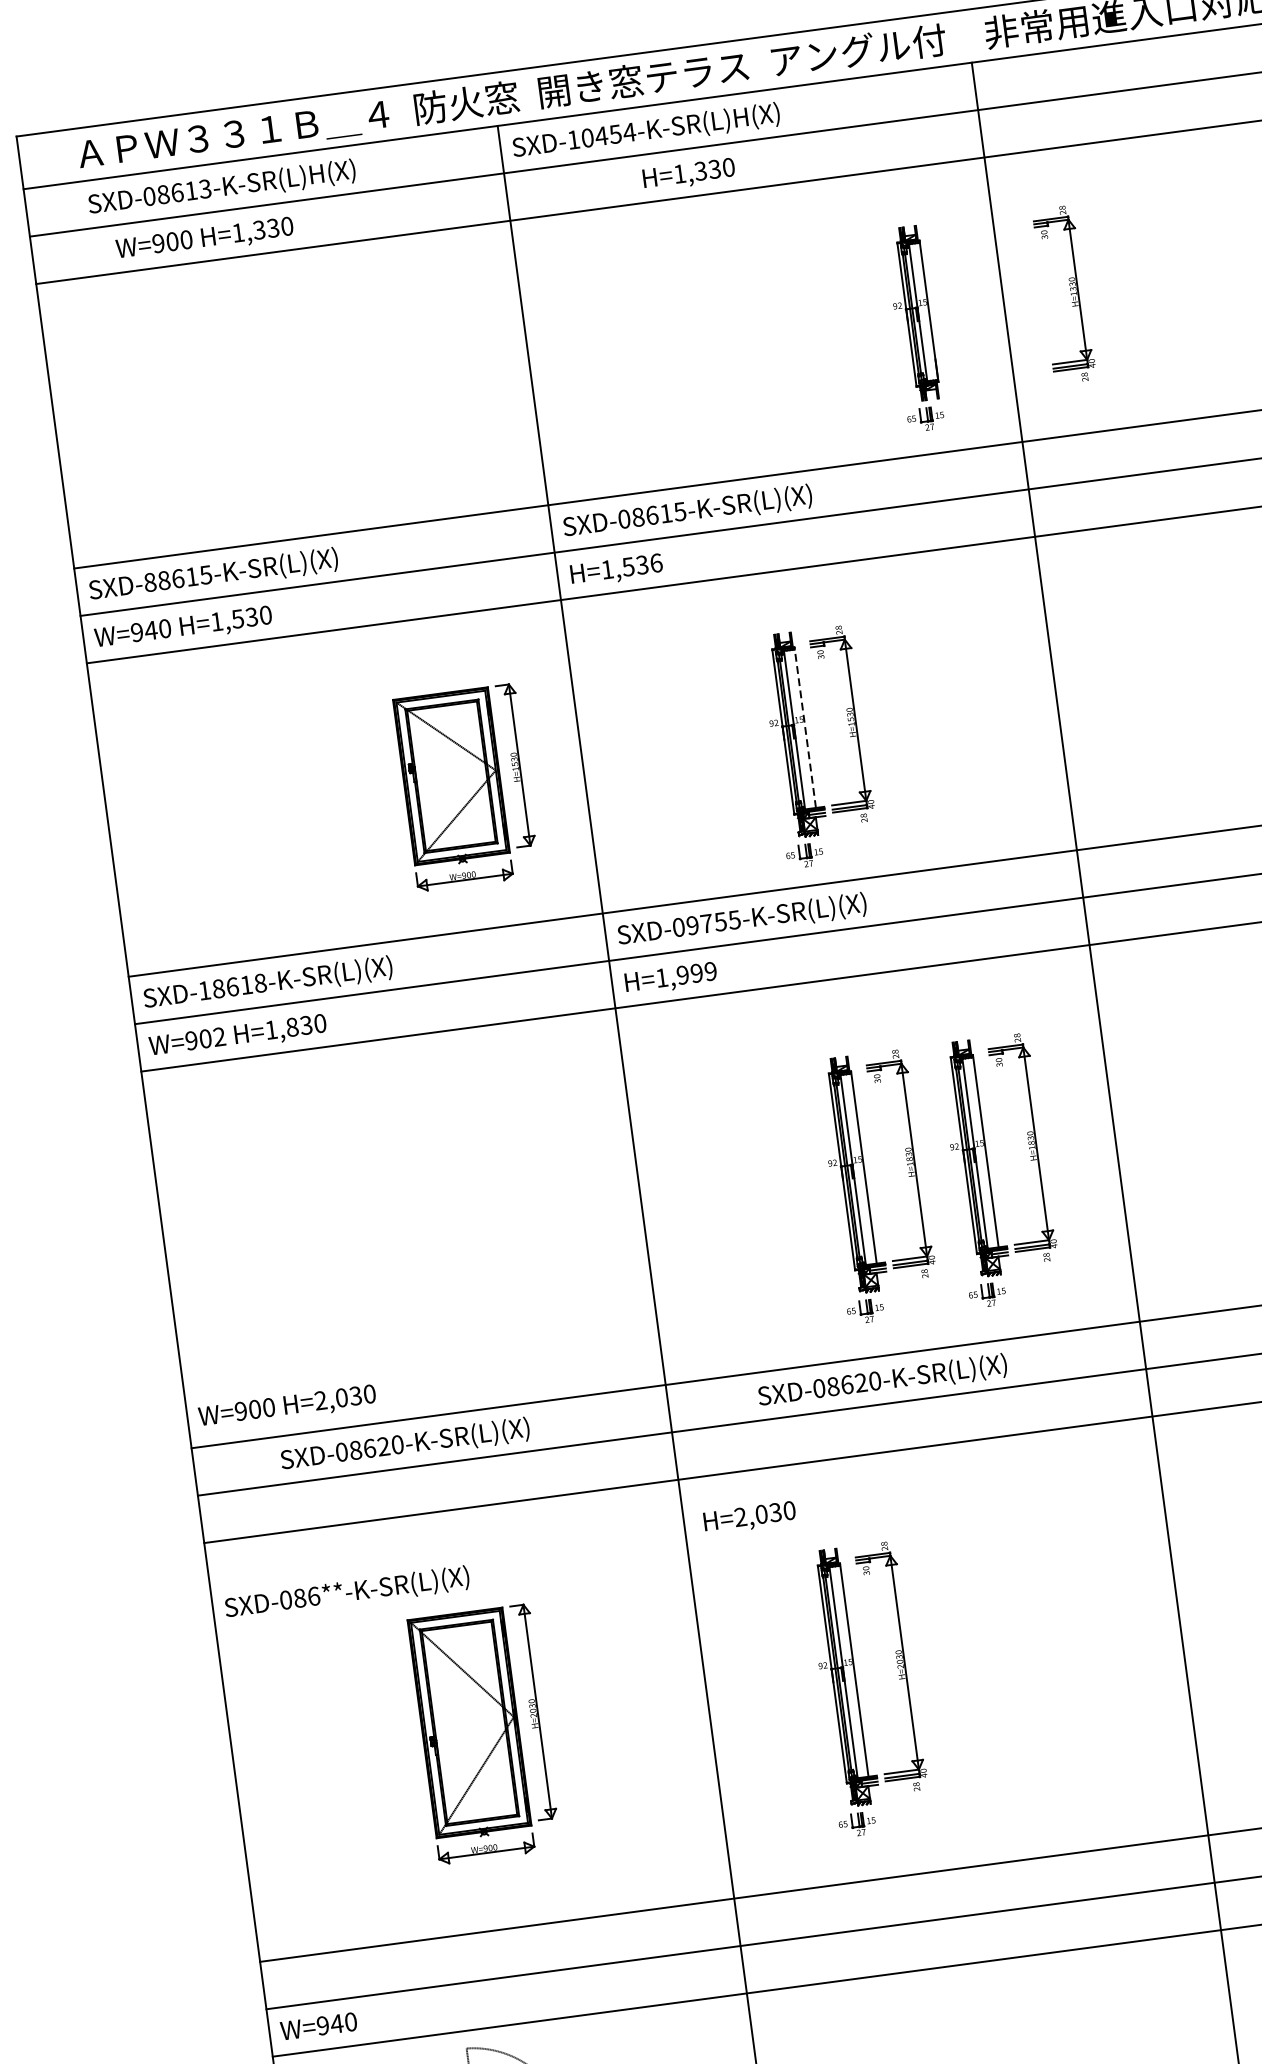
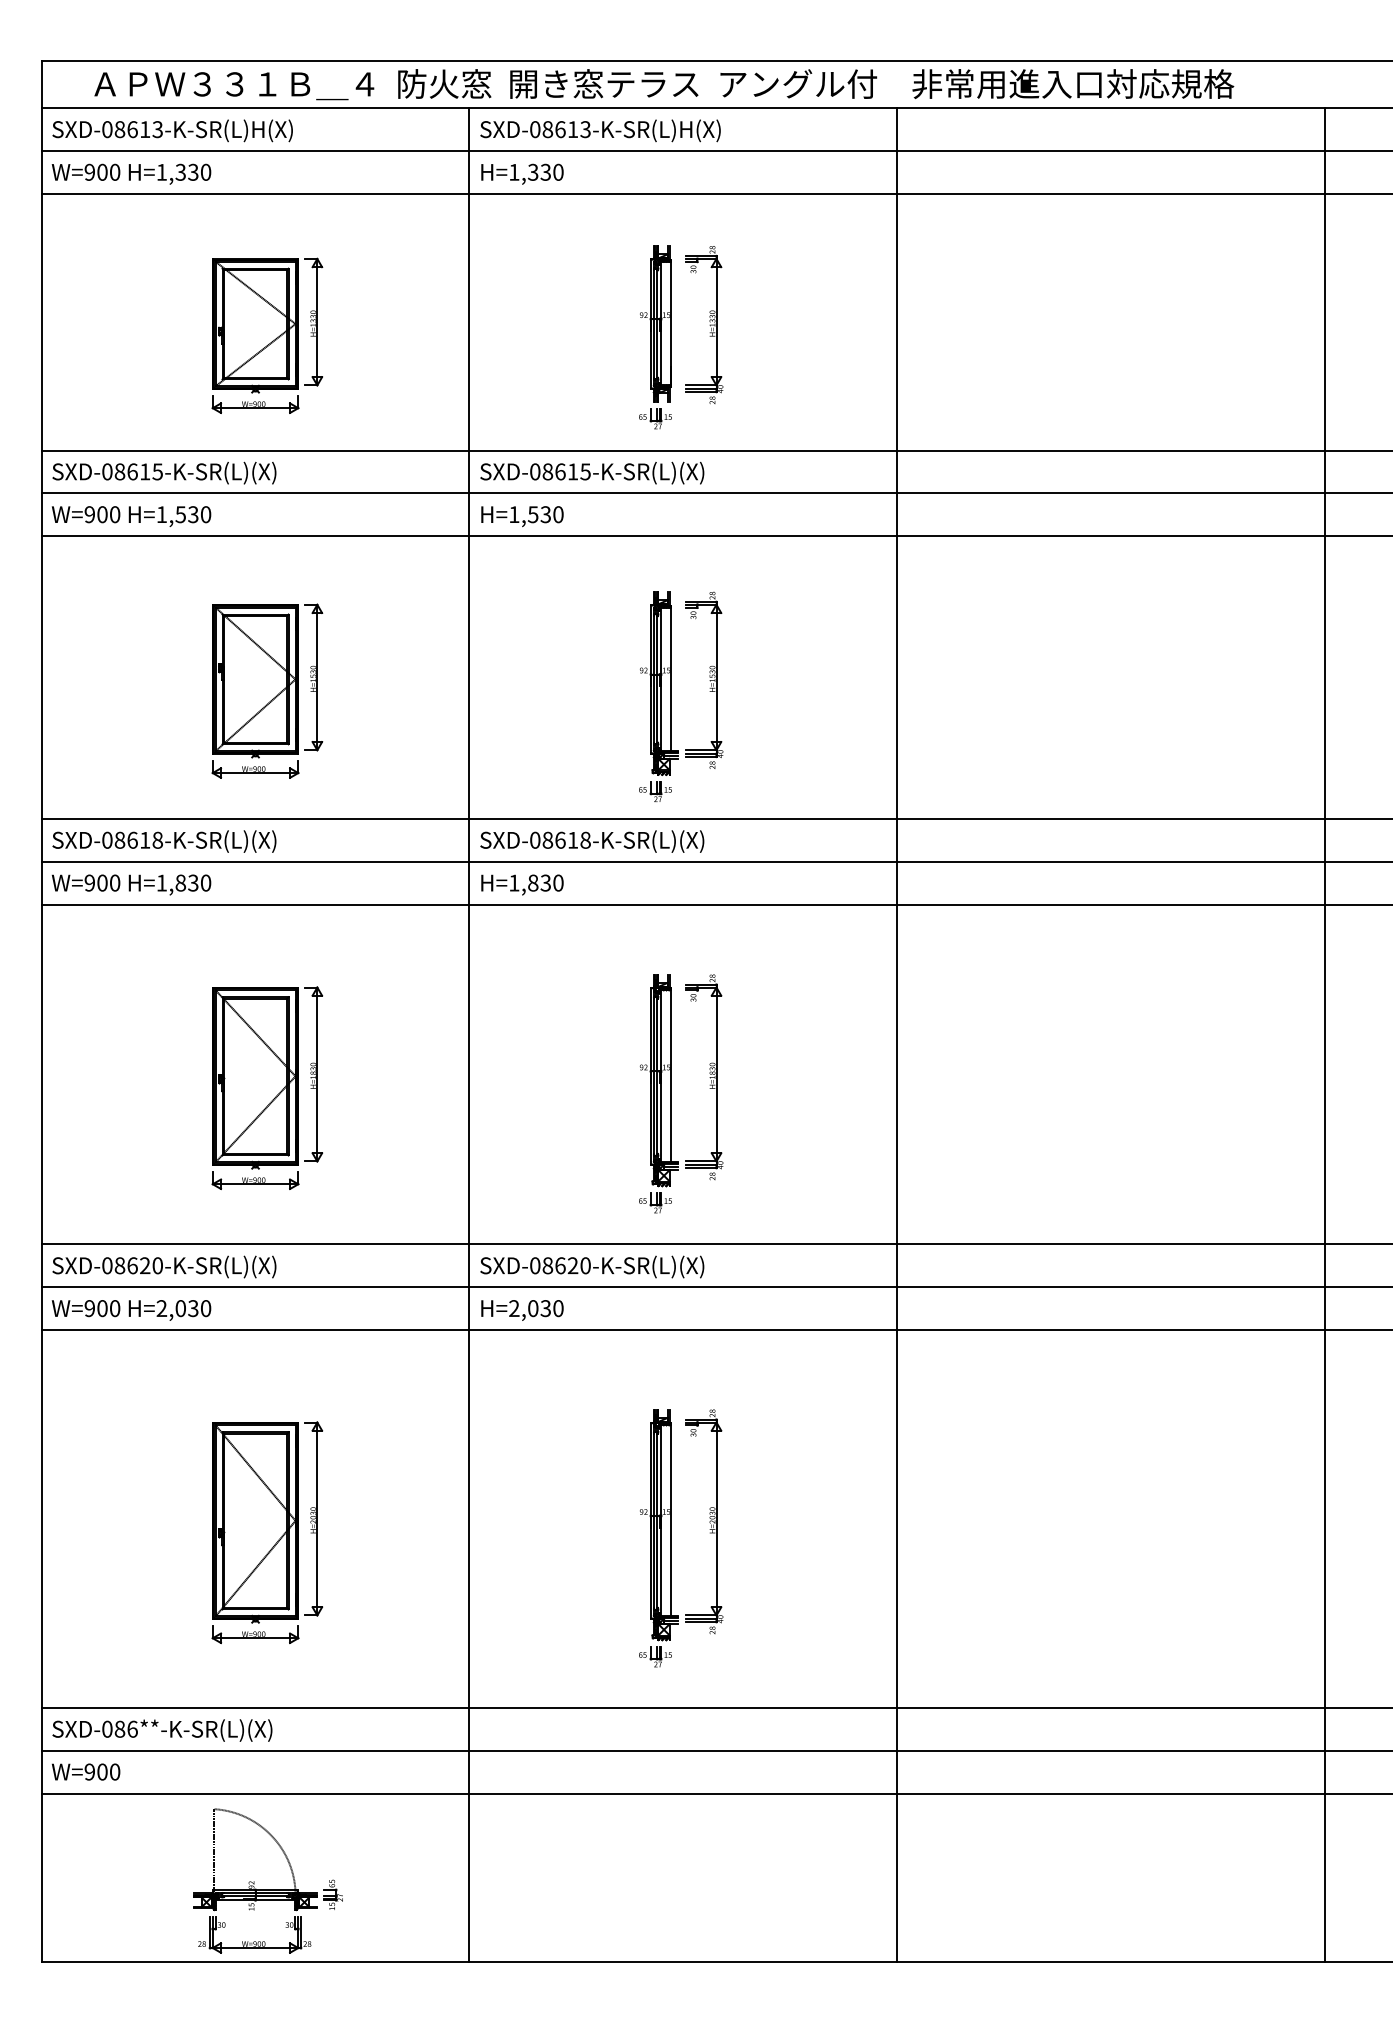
text: (601, 136) -> (560, 129), SXD-10454-K-SR(L)H(X) -> SXD-08613-K-SR(L)H(X)
text: (689, 174) -> (522, 173), moved
text: (221, 187) -> (172, 130), moved
text: (204, 238) -> (131, 173), moved
part: (1065, 295) -> (704, 325), moved
part: (913, 329) -> (655, 337), moved
part: (307, 407) -> (267, 335), added
text: (656, 562) -> (558, 514), H=1,536 -> H=1,530
text: (150, 582) -> (107, 471), SXD-88615-K-SR(L)(X) -> SXD-08615-K-SR(L)(X)
text: (151, 630) -> (102, 514), W=940 -> W=900
line: (804, 727) -> (670, 677), dashed -> solid
part: (466, 786) -> (267, 690), moved
text: (713, 921) -> (566, 839), SXD-09755-K-SR(L)(X) -> SXD-08618-K-SR(L)(X)
text: (696, 972) -> (545, 882), H=1,999 -> H=1,830
text: (204, 989) -> (107, 839), SXD-18618-K-SR(L)(X) -> SXD-08618-K-SR(L)(X)
text: (218, 1036) -> (114, 882), W=902 -> W=900
part: (989, 1171) -> (781, 1093), removed
part: (418, 1240) -> (267, 1087), added
text: (882, 1380) -> (592, 1266), moved
text: (287, 1407) -> (131, 1310), moved
text: (405, 1444) -> (164, 1266), moved
text: (750, 1518) -> (522, 1310), moved
text: (347, 1593) -> (162, 1730), moved
part: (857, 1691) -> (671, 1538), moved
text: (336, 2023) -> (102, 1771), W=940 -> W=900

